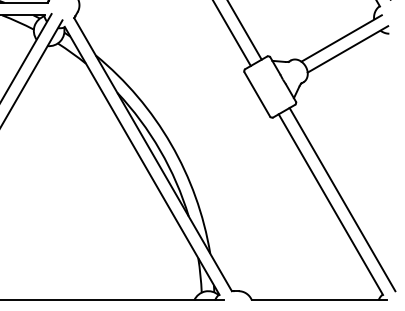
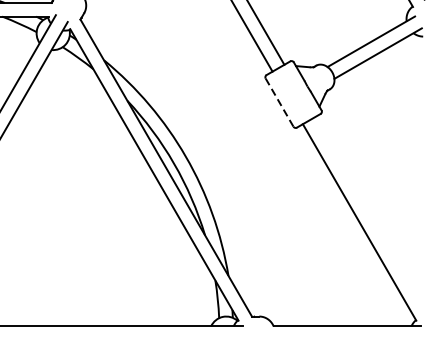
line: (257, 94) -> (279, 102), solid -> dashed
line: (342, 199) -> (372, 216), removed

